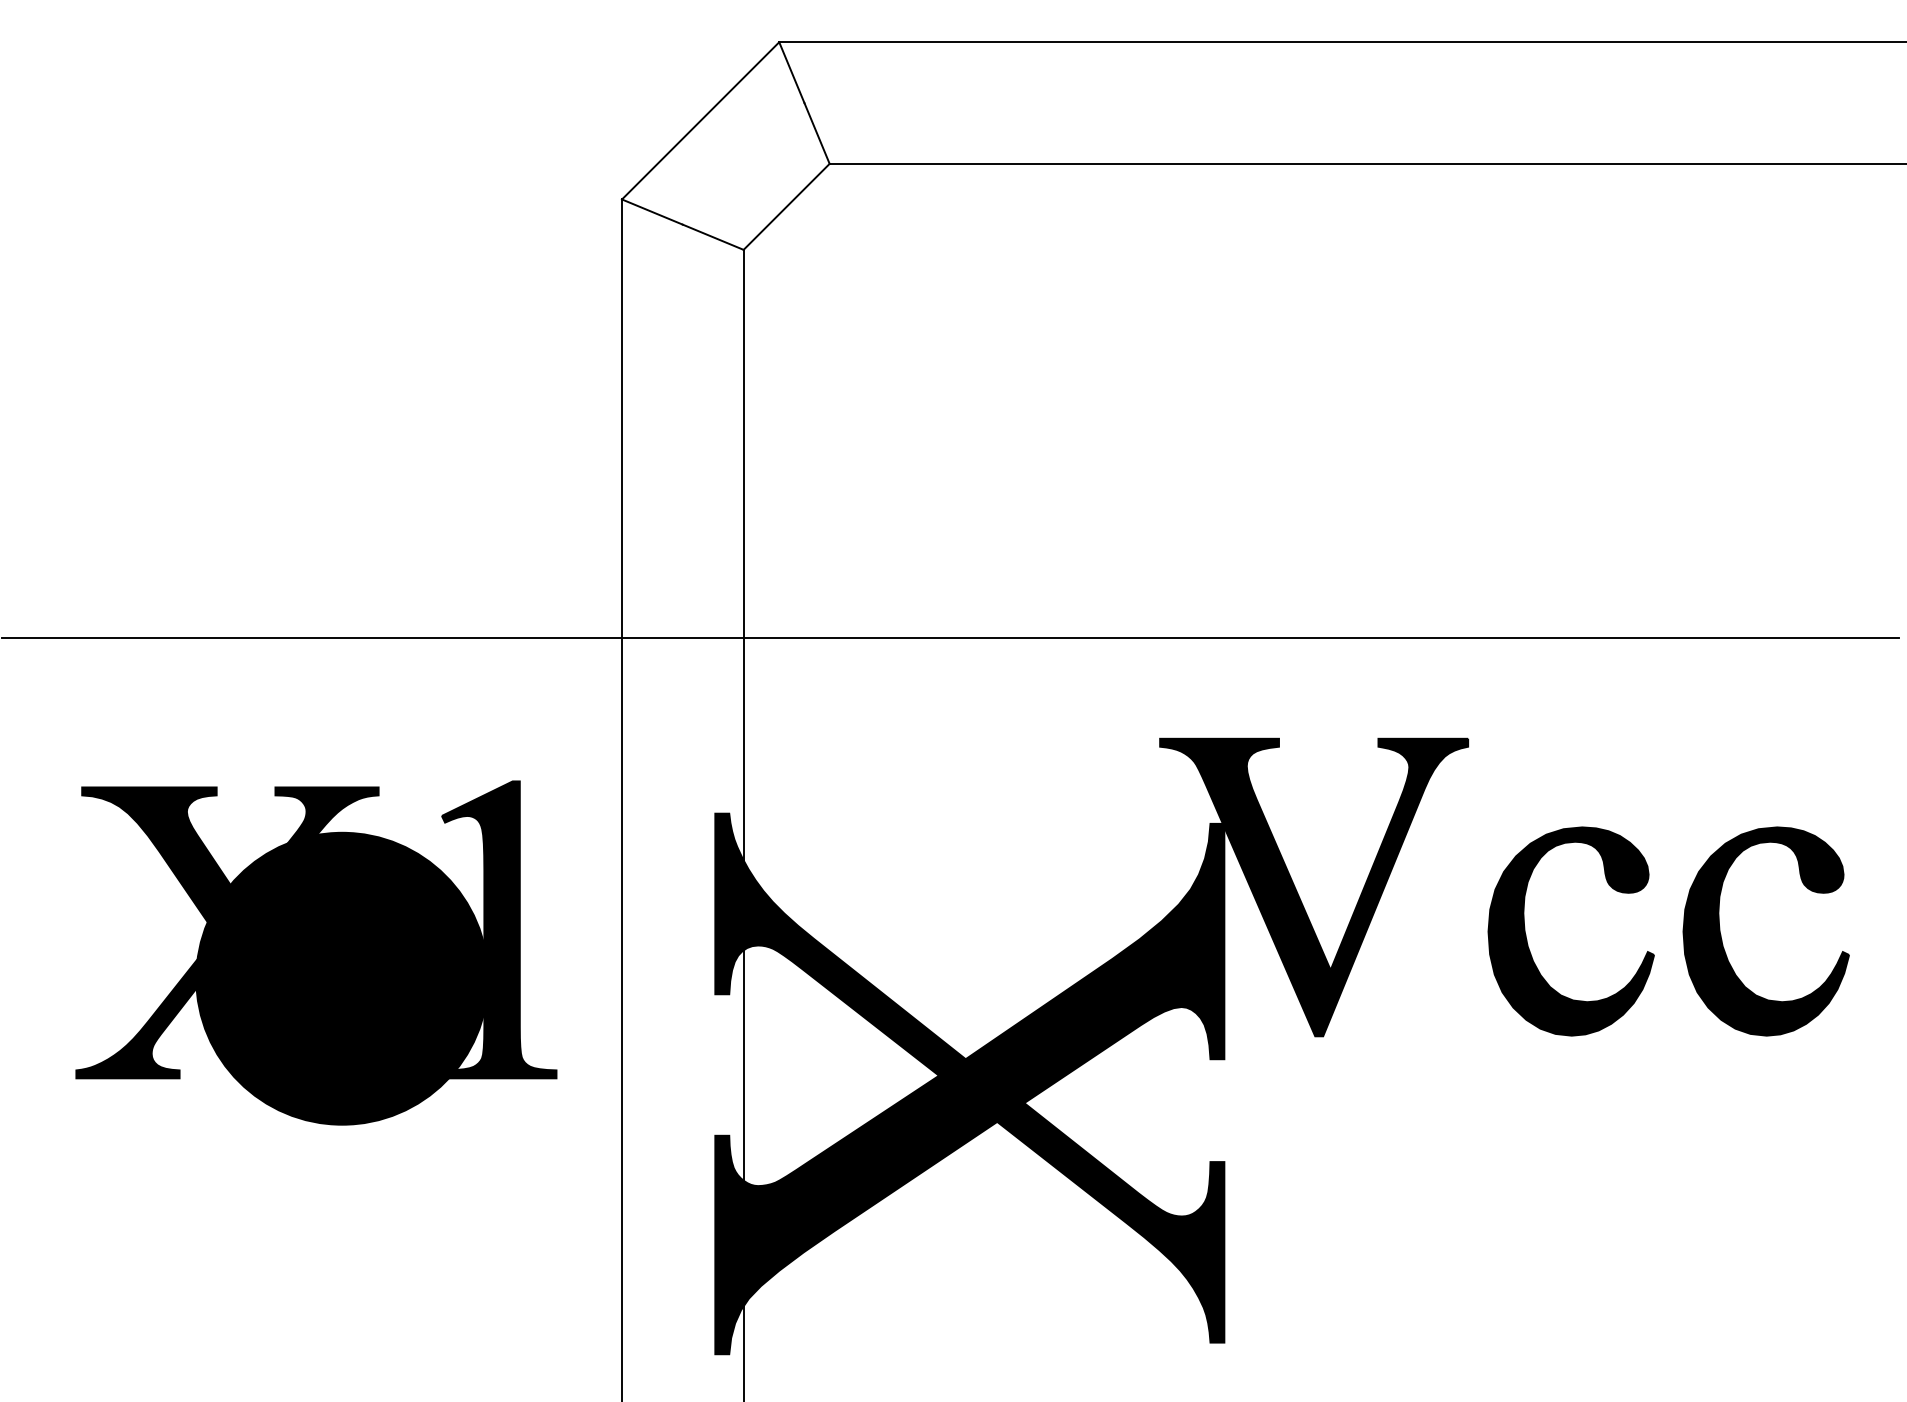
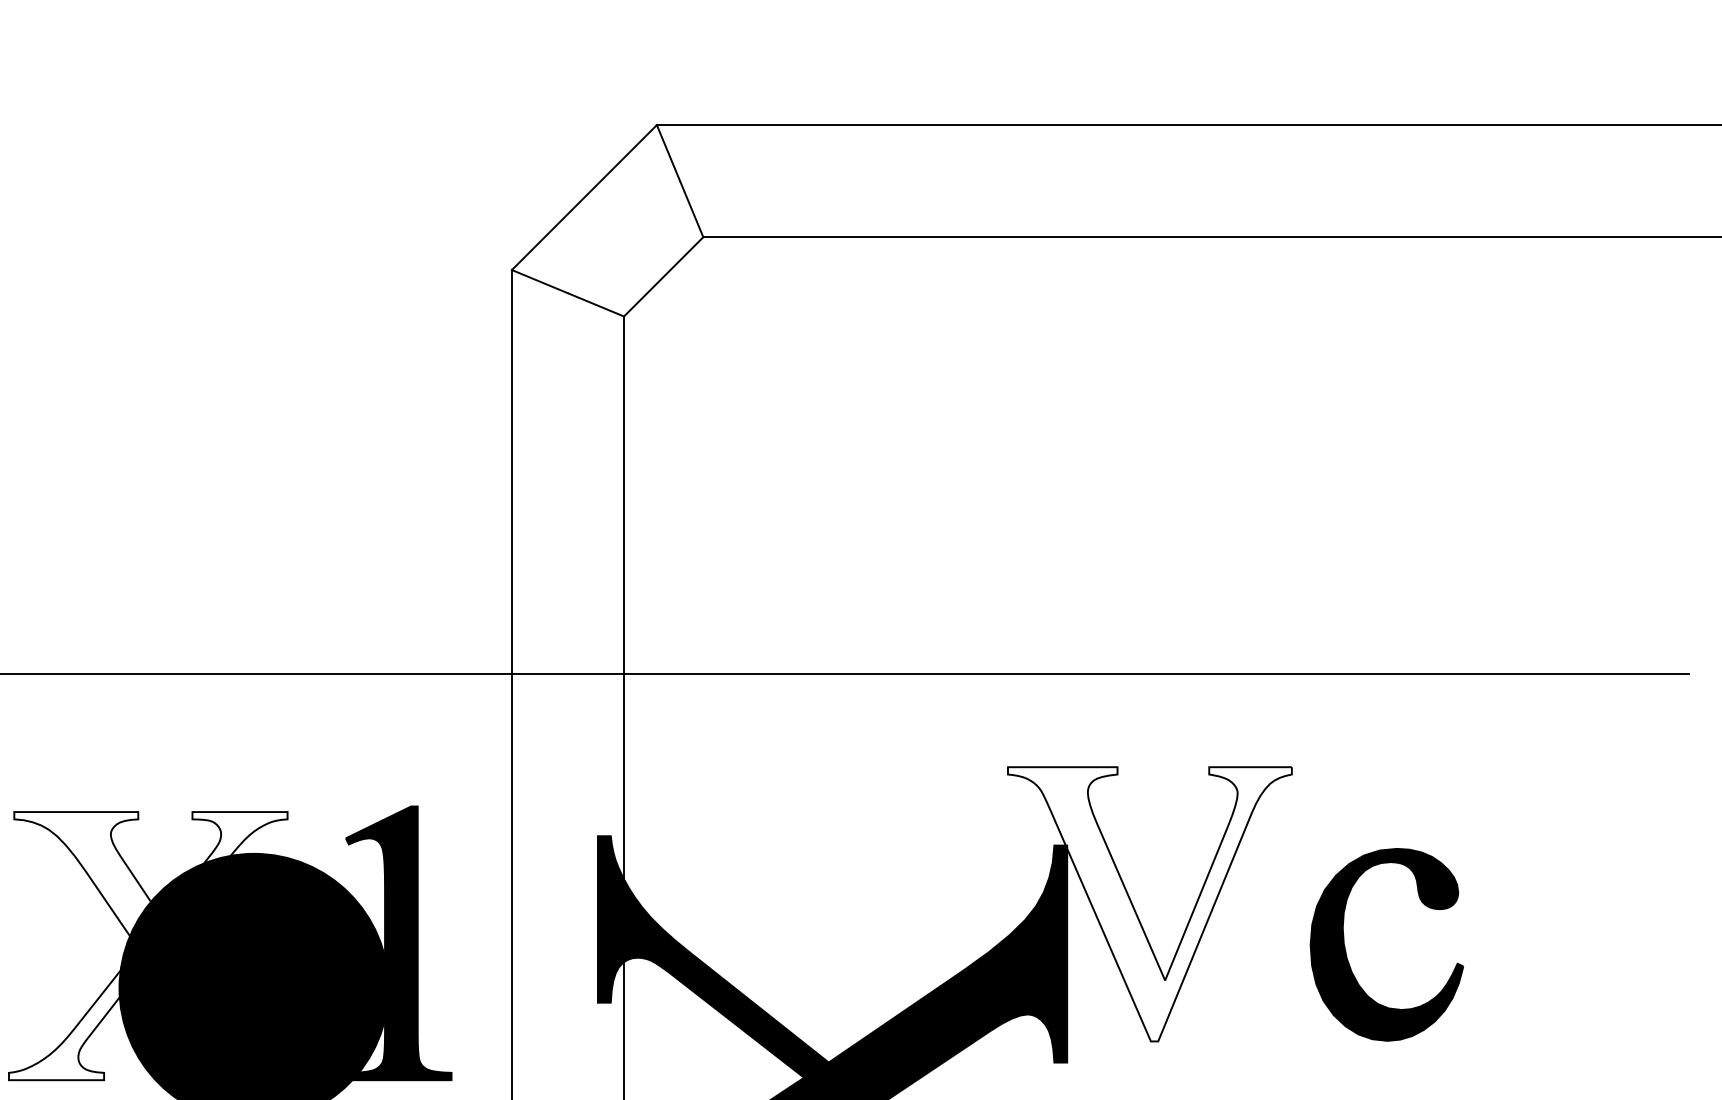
fill: (1314, 887) -> (1150, 904), removed
fill: (230, 932) -> (151, 945), removed
part: (1722, 939) -> (1526, 952), removed

